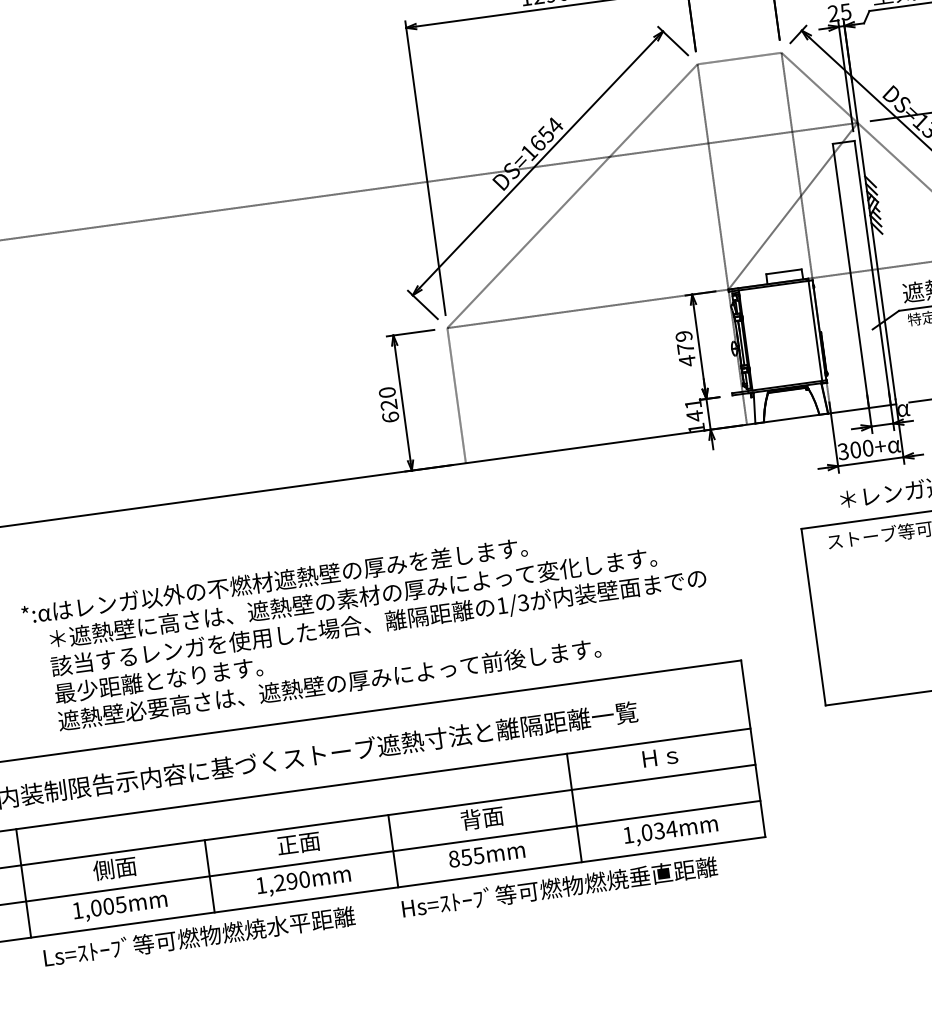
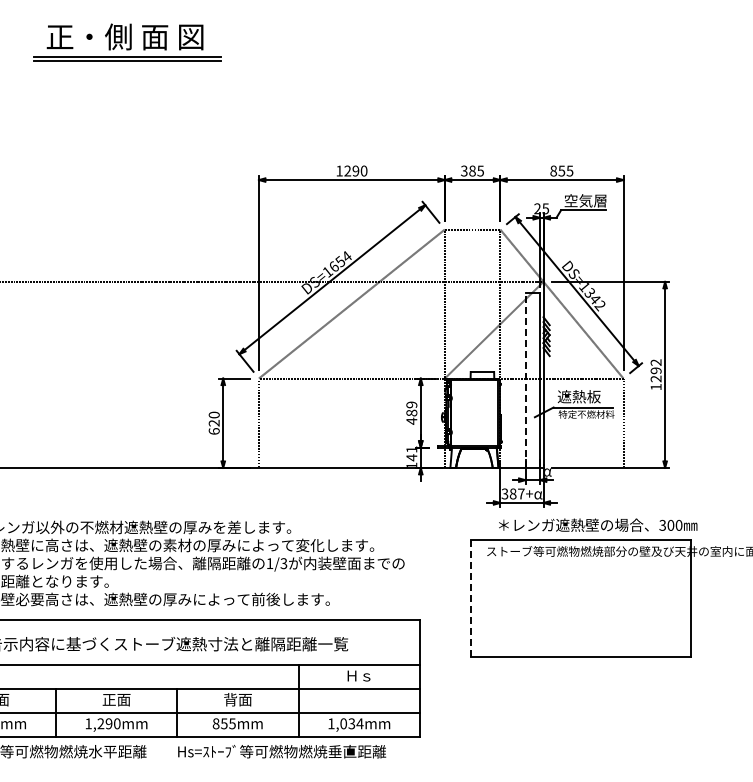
line: (850, 275) -> (525, 380), solid -> dashed
text: (685, 347) -> (411, 412), 479 -> 489
text: (860, 448) -> (516, 493), 300+ -> 387+
line: (812, 616) -> (470, 598), solid -> dashed

